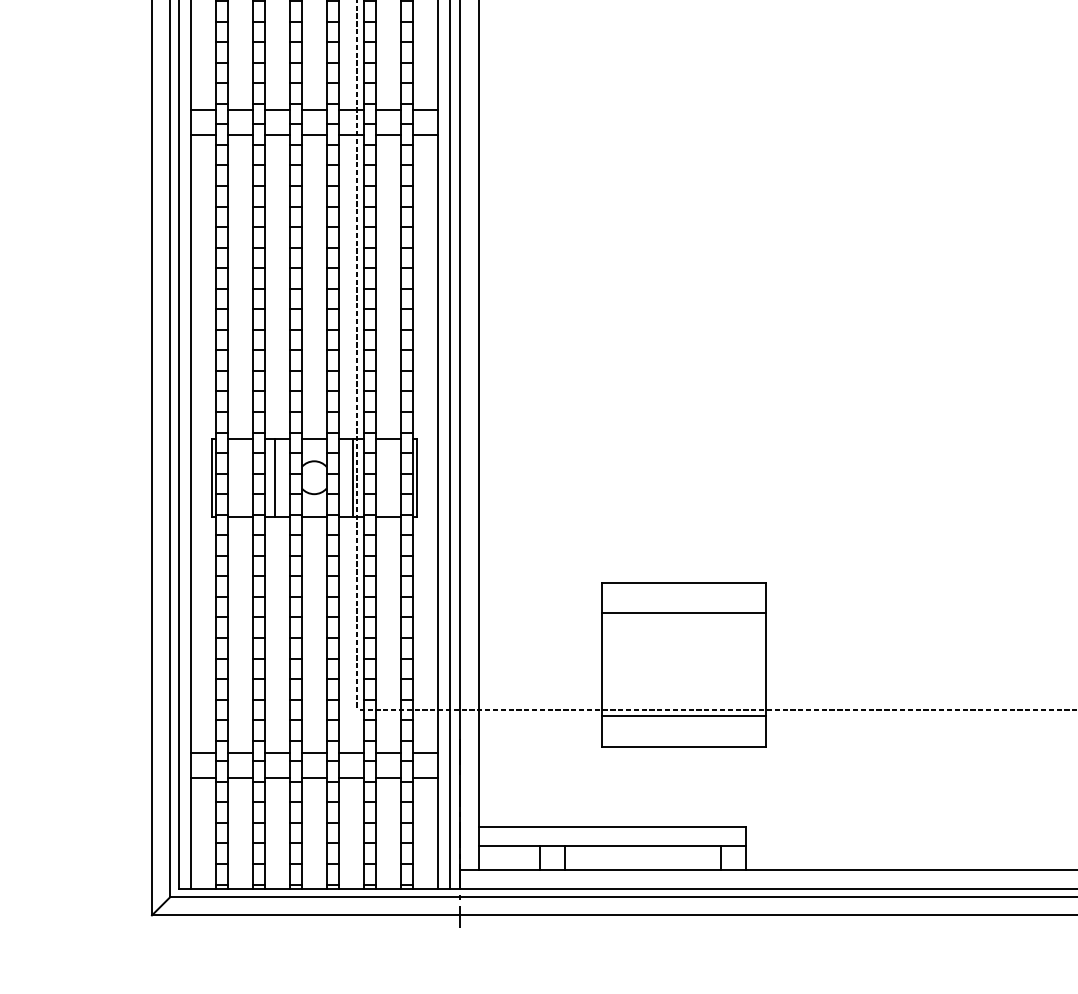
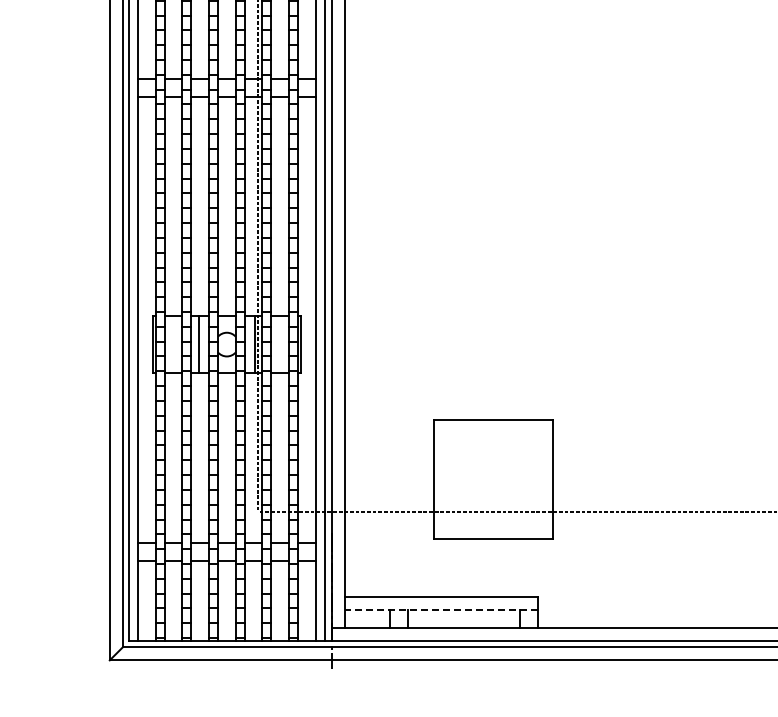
line: (683, 613) -> (493, 442), removed
line: (683, 716) -> (493, 516), removed
line: (611, 844) -> (441, 609), solid -> dashed

